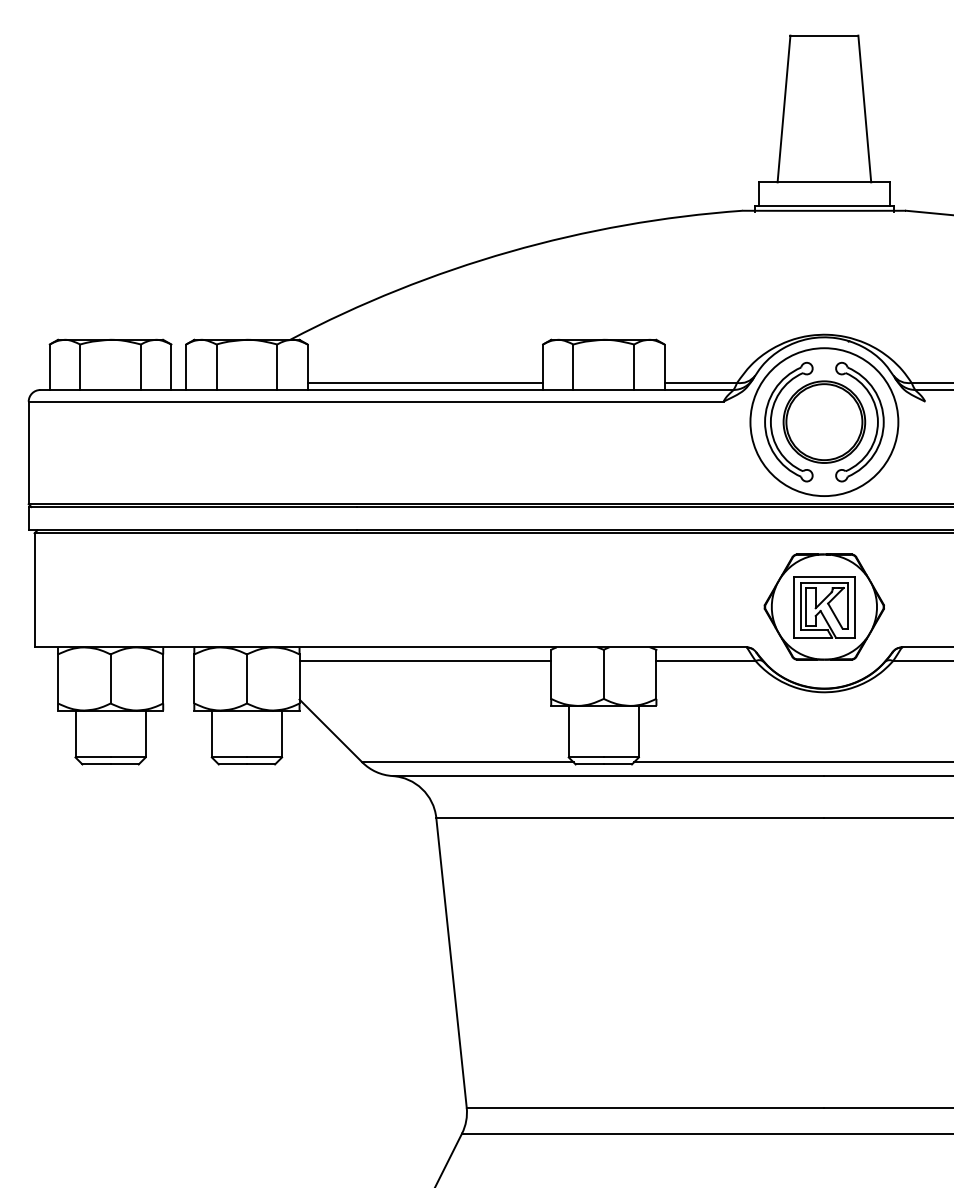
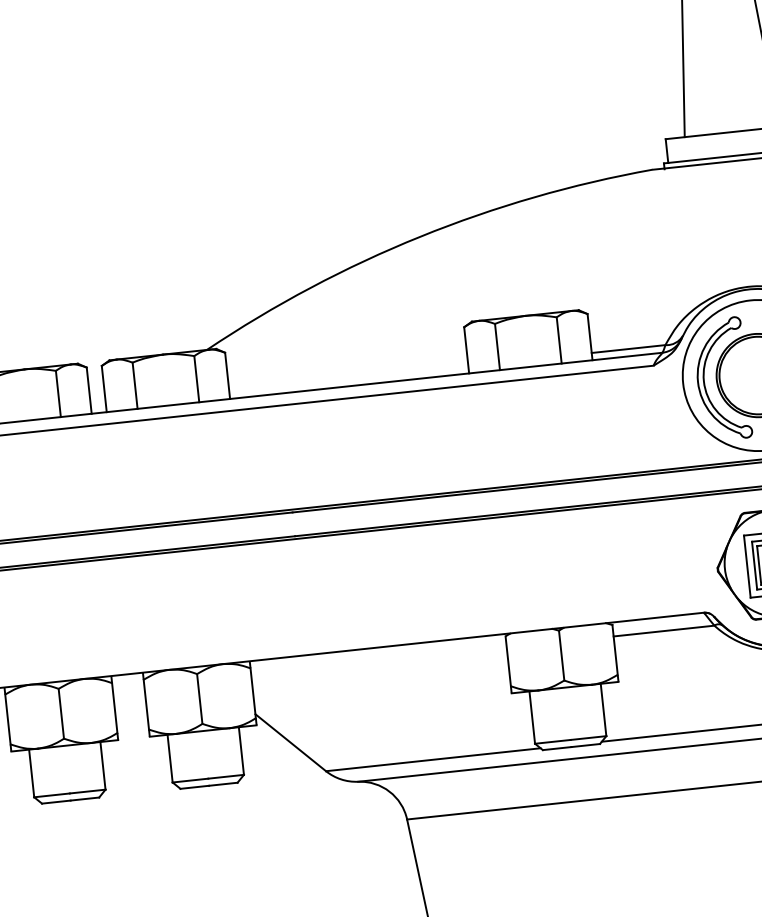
line: (425, 382) -> (348, 378), removed
line: (425, 661) -> (379, 661), removed

